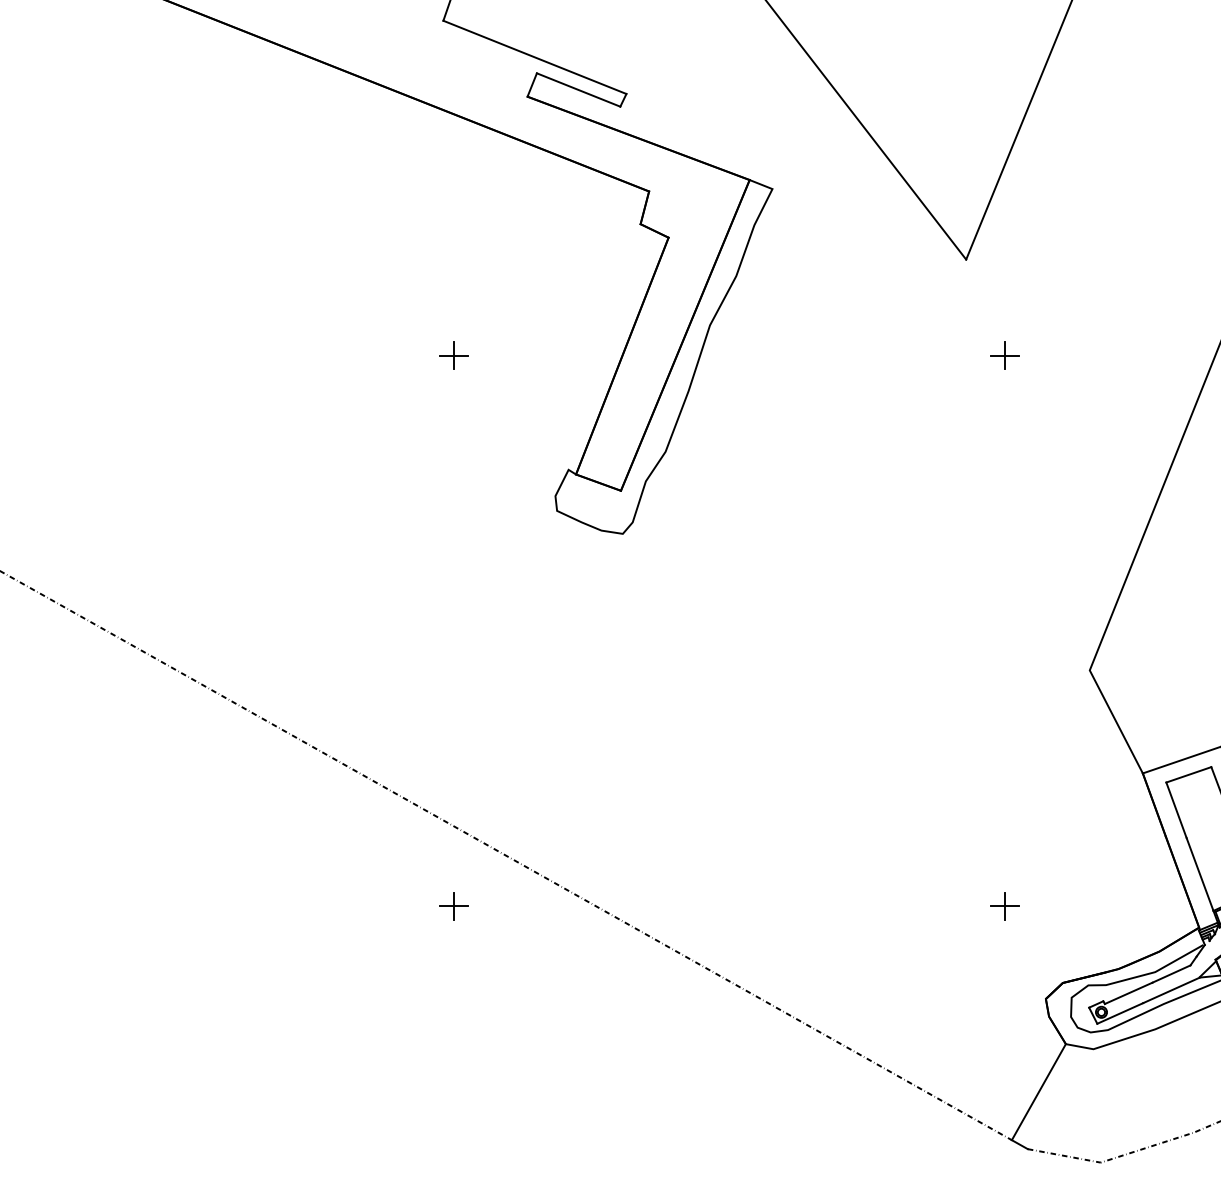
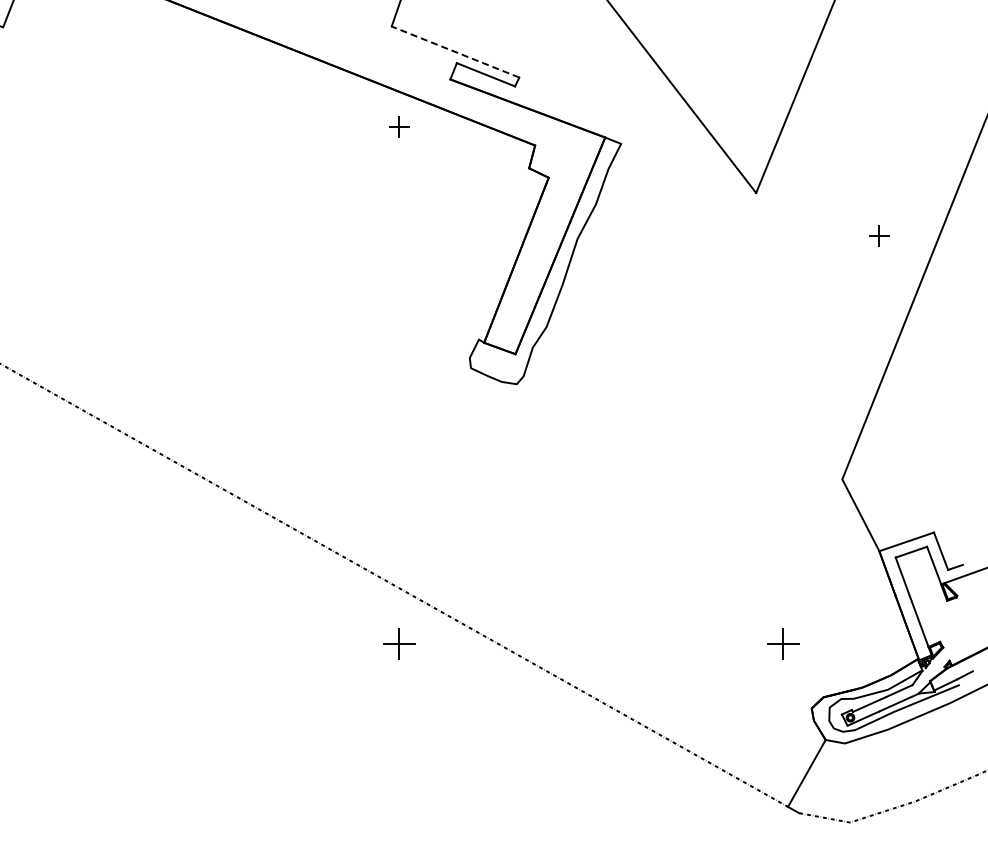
line: (534, 58) -> (455, 52), solid -> dashed
part: (454, 354) -> (399, 126), moved
part: (1005, 354) -> (879, 235), moved
part: (454, 905) -> (399, 643), size x1.6
part: (1005, 905) -> (783, 643), size x1.6

